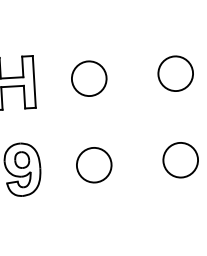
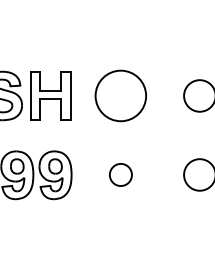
circle: (88, 78) -> (120, 95), size x1.6
circle: (93, 164) -> (120, 174), size x0.7

